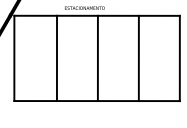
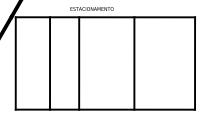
line: (56, 58) -> (49, 63), moved
line: (97, 58) -> (78, 63), moved
line: (138, 58) -> (134, 63), moved

